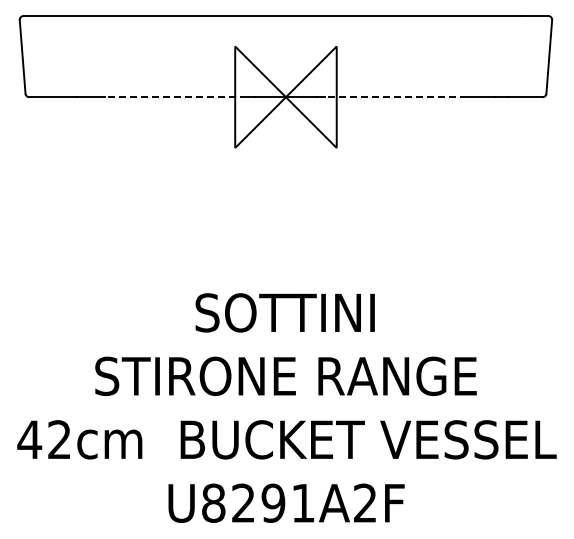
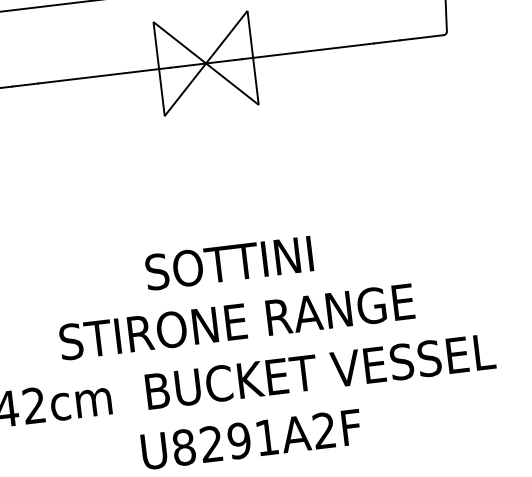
line: (175, 97) -> (103, 75), dashed -> solid
line: (395, 97) -> (307, 51), dashed -> solid

